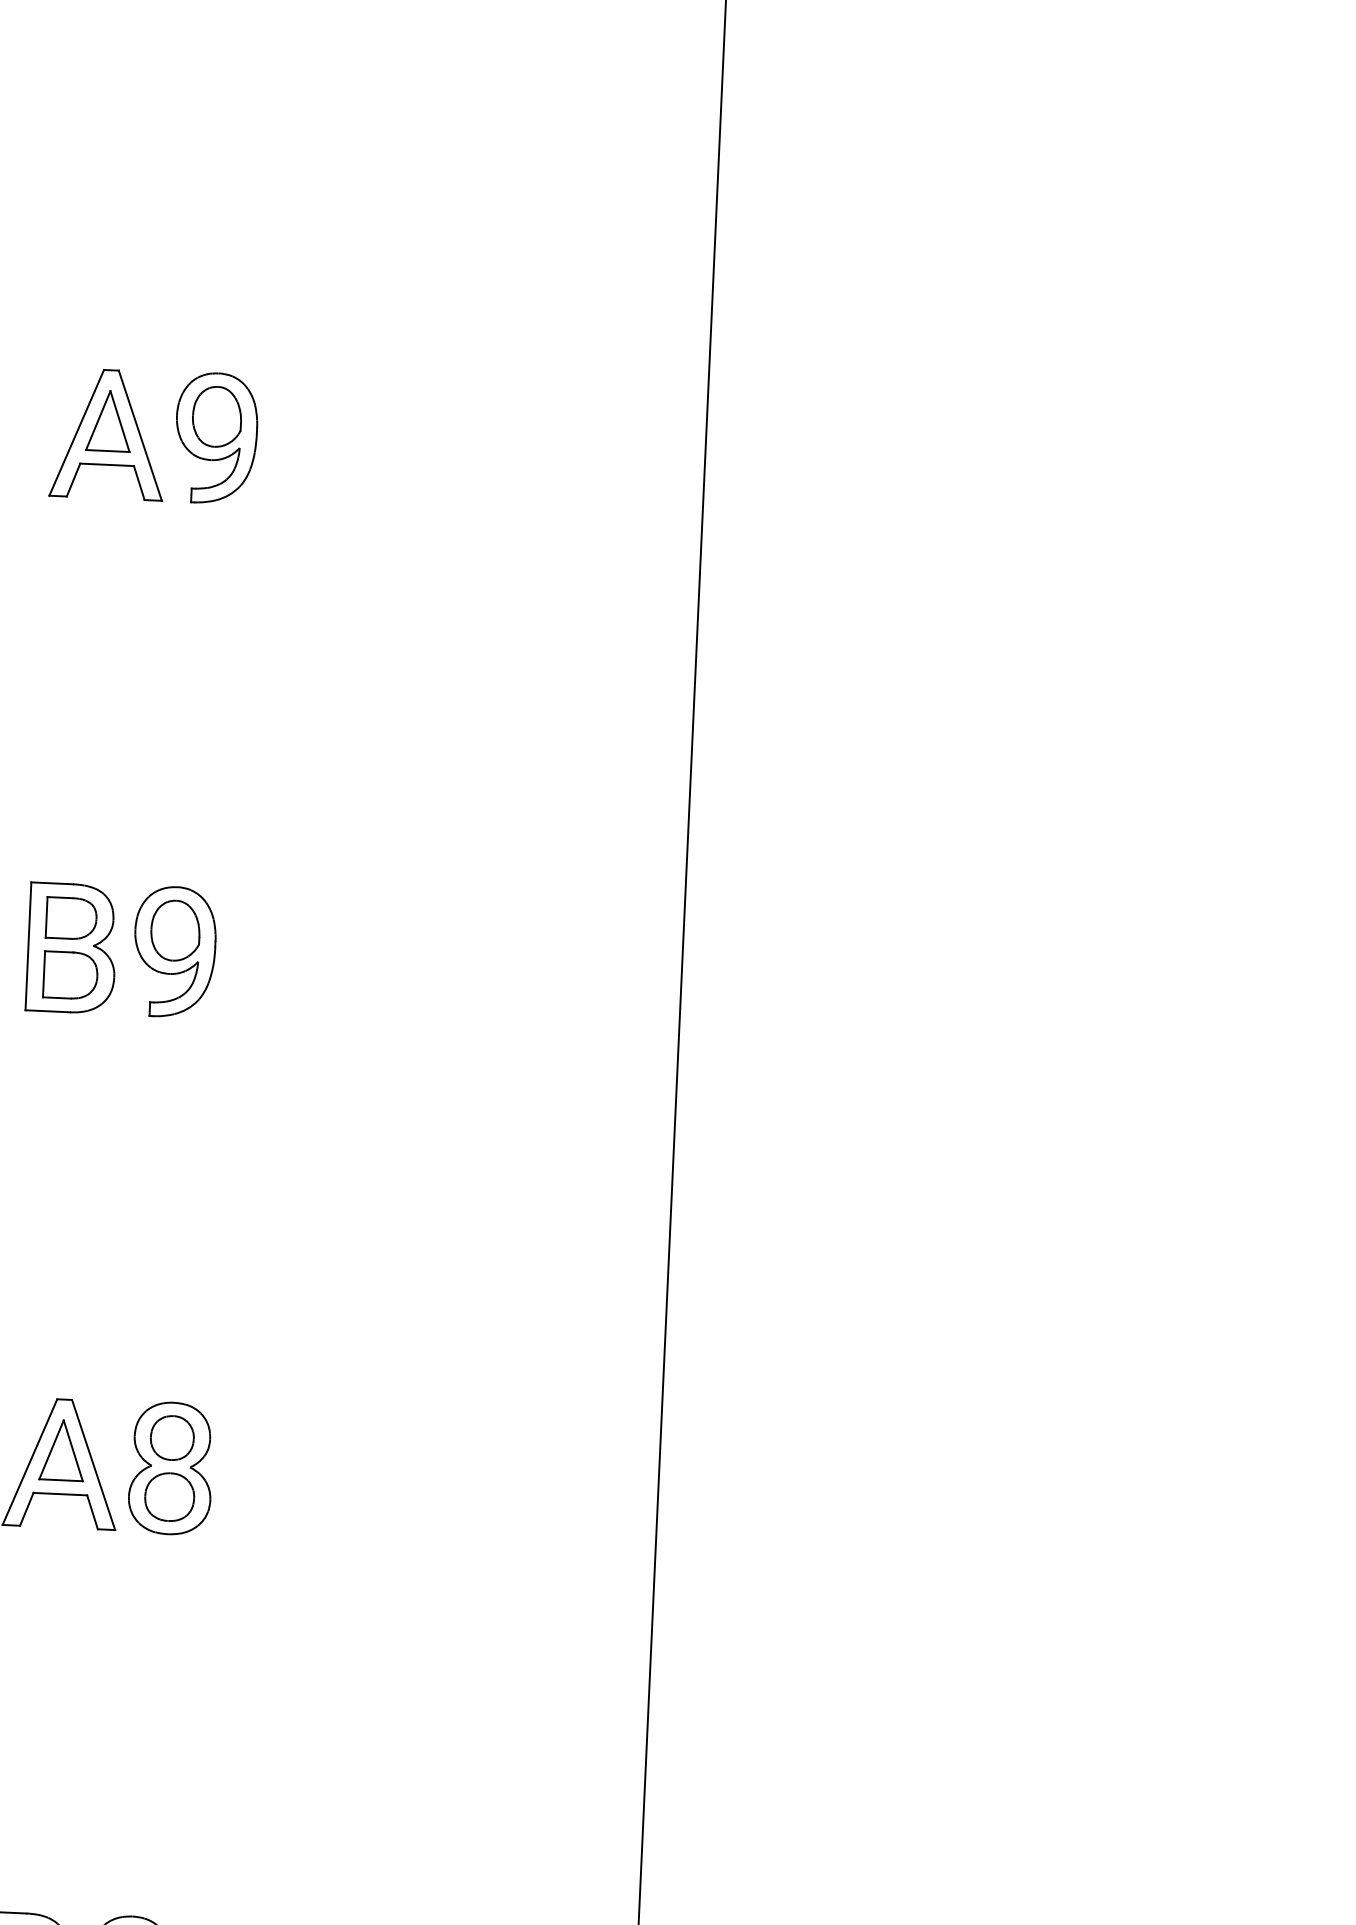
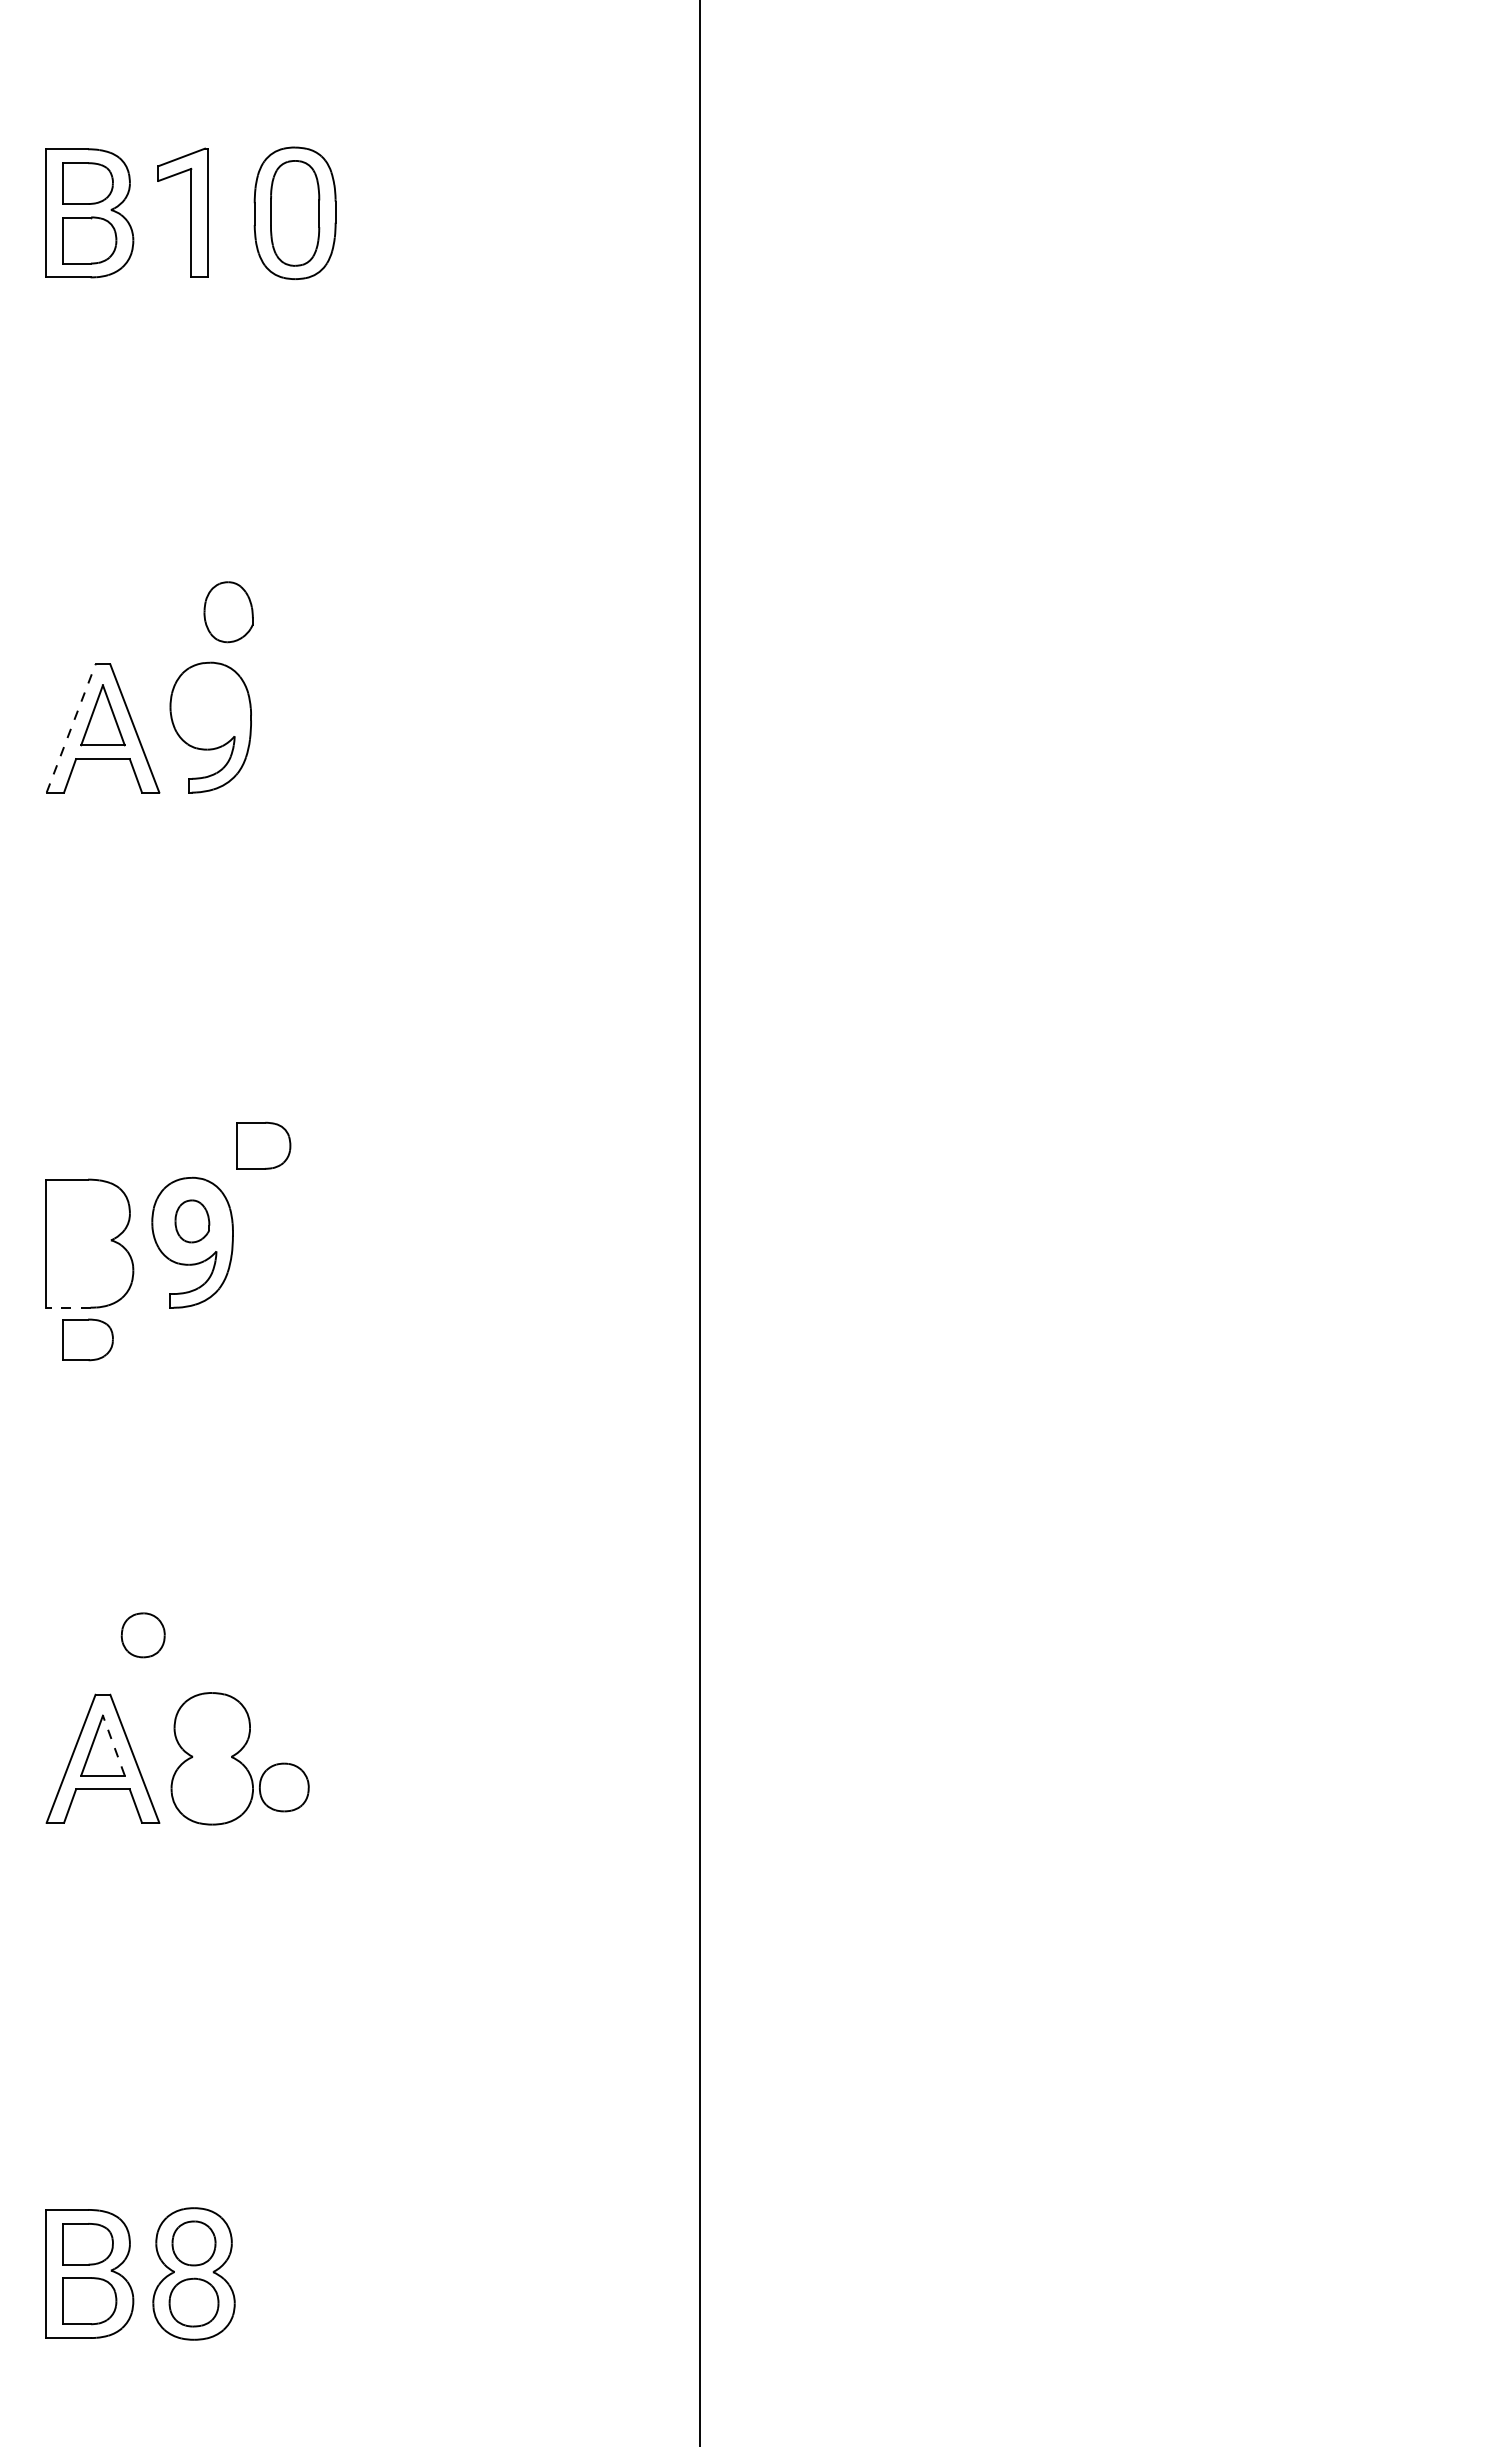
part: (216, 417) -> (228, 612), moved
line: (77, 432) -> (71, 728), solid -> dashed
part: (71, 918) -> (87, 1339), moved
part: (175, 930) -> (192, 1221), size x0.7
part: (70, 975) -> (263, 1145), moved
line: (46, 1011) -> (67, 1307), solid -> dashed
part: (171, 1438) -> (142, 1635), moved
line: (72, 1450) -> (113, 1745), solid -> dashed
part: (169, 1497) -> (284, 1787), moved

